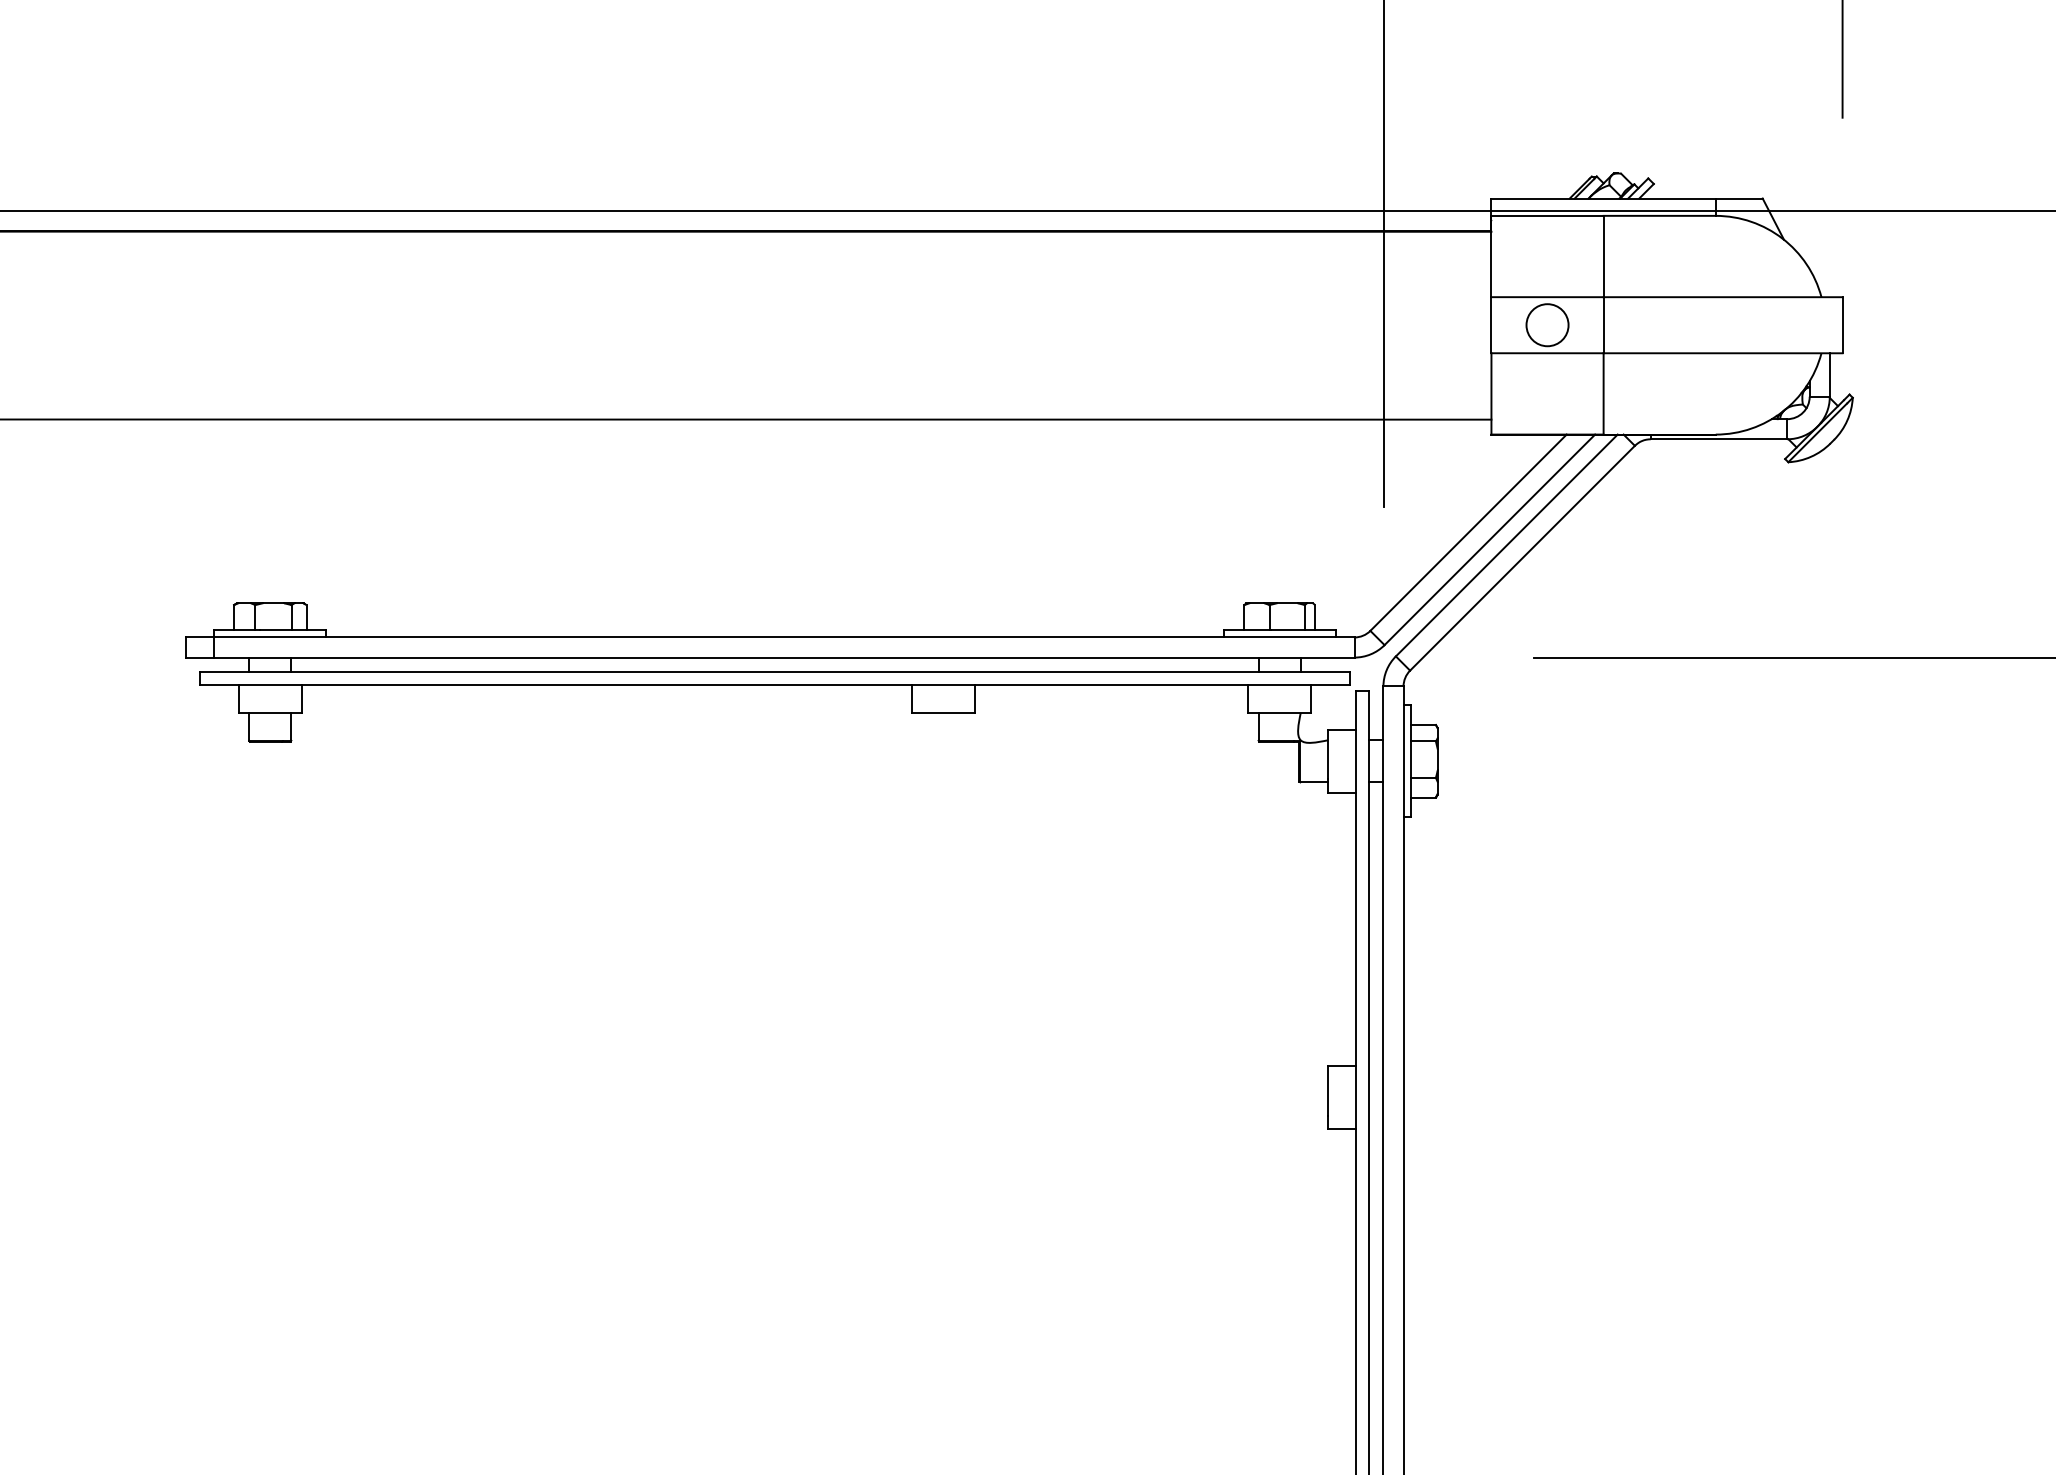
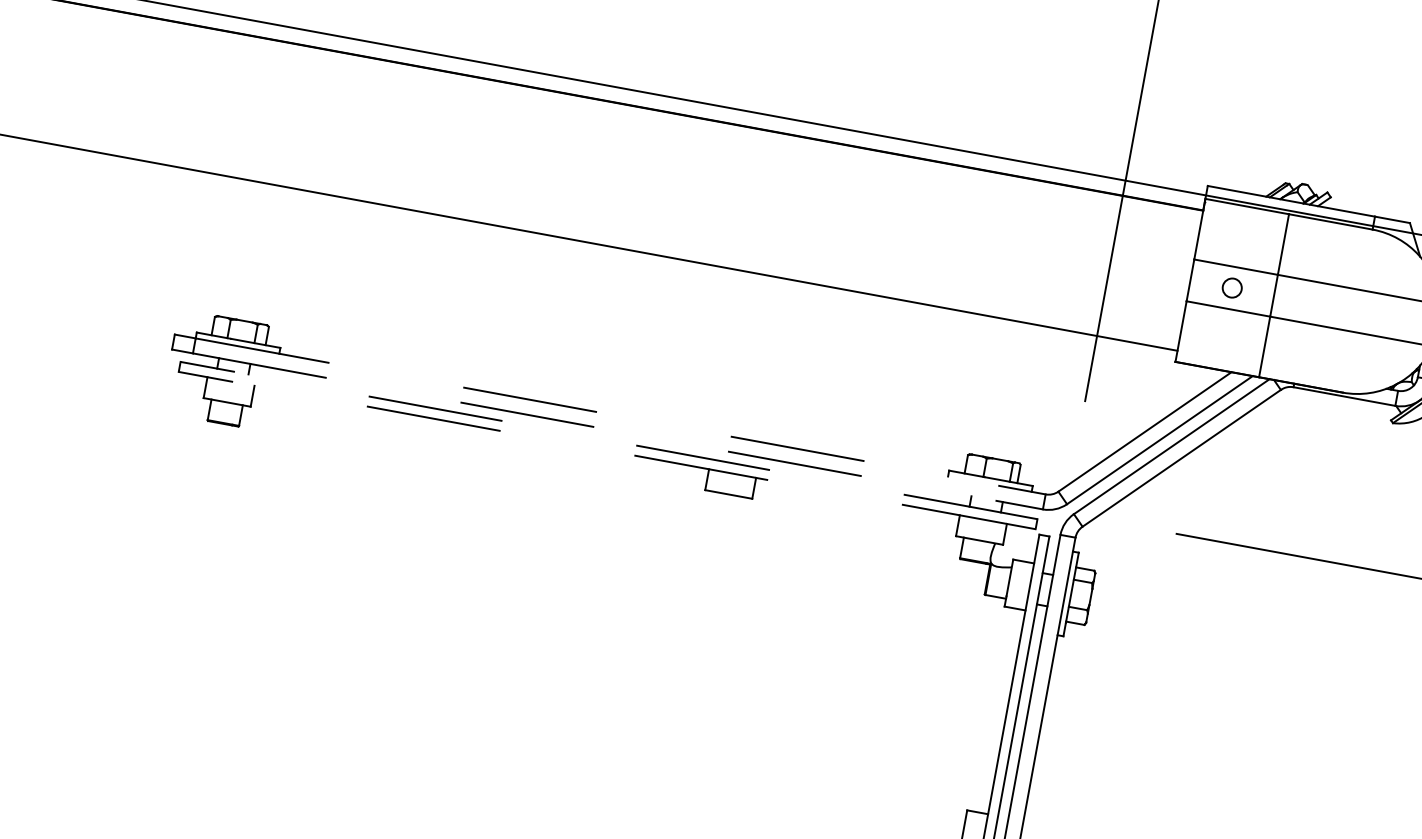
circle: (1547, 325) -> (1232, 288), size x0.6
line: (784, 637) -> (620, 416), solid -> dashed
line: (784, 657) -> (618, 431), solid -> dashed
line: (774, 671) -> (608, 440), solid -> dashed
line: (774, 685) -> (606, 450), solid -> dashed

